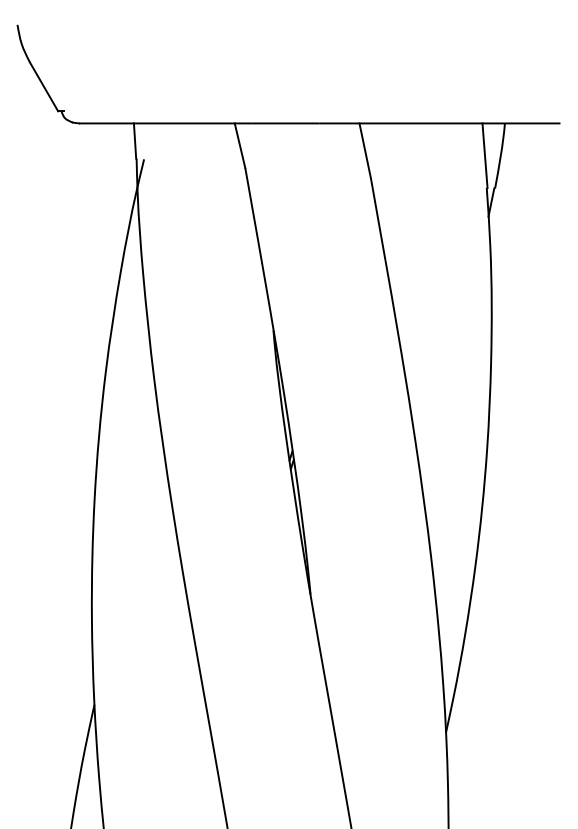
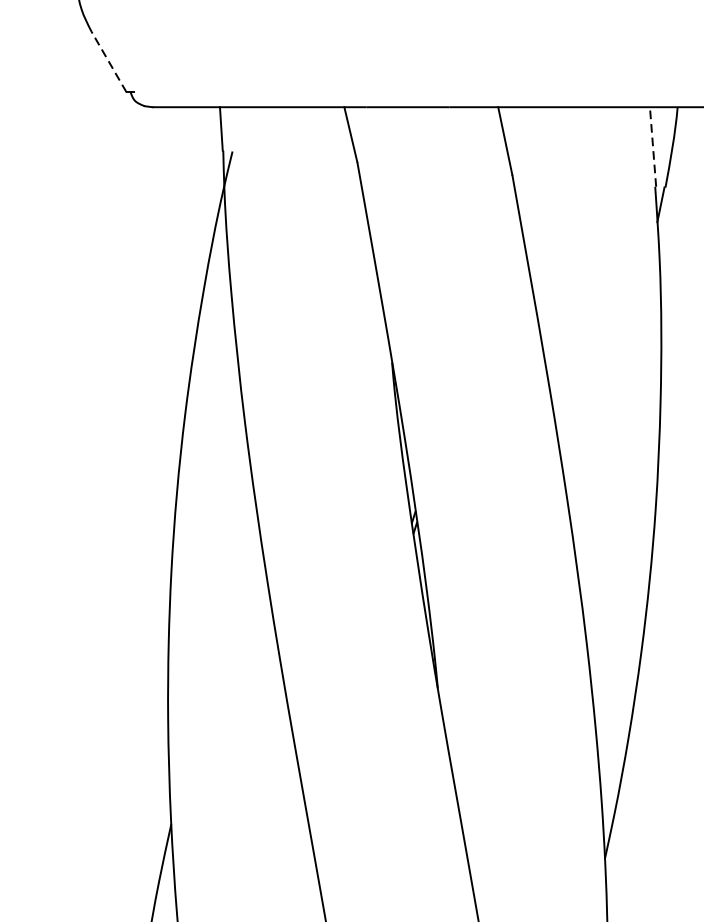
line: (43, 86) -> (108, 61), solid -> dashed
line: (484, 155) -> (652, 146), solid -> dashed

